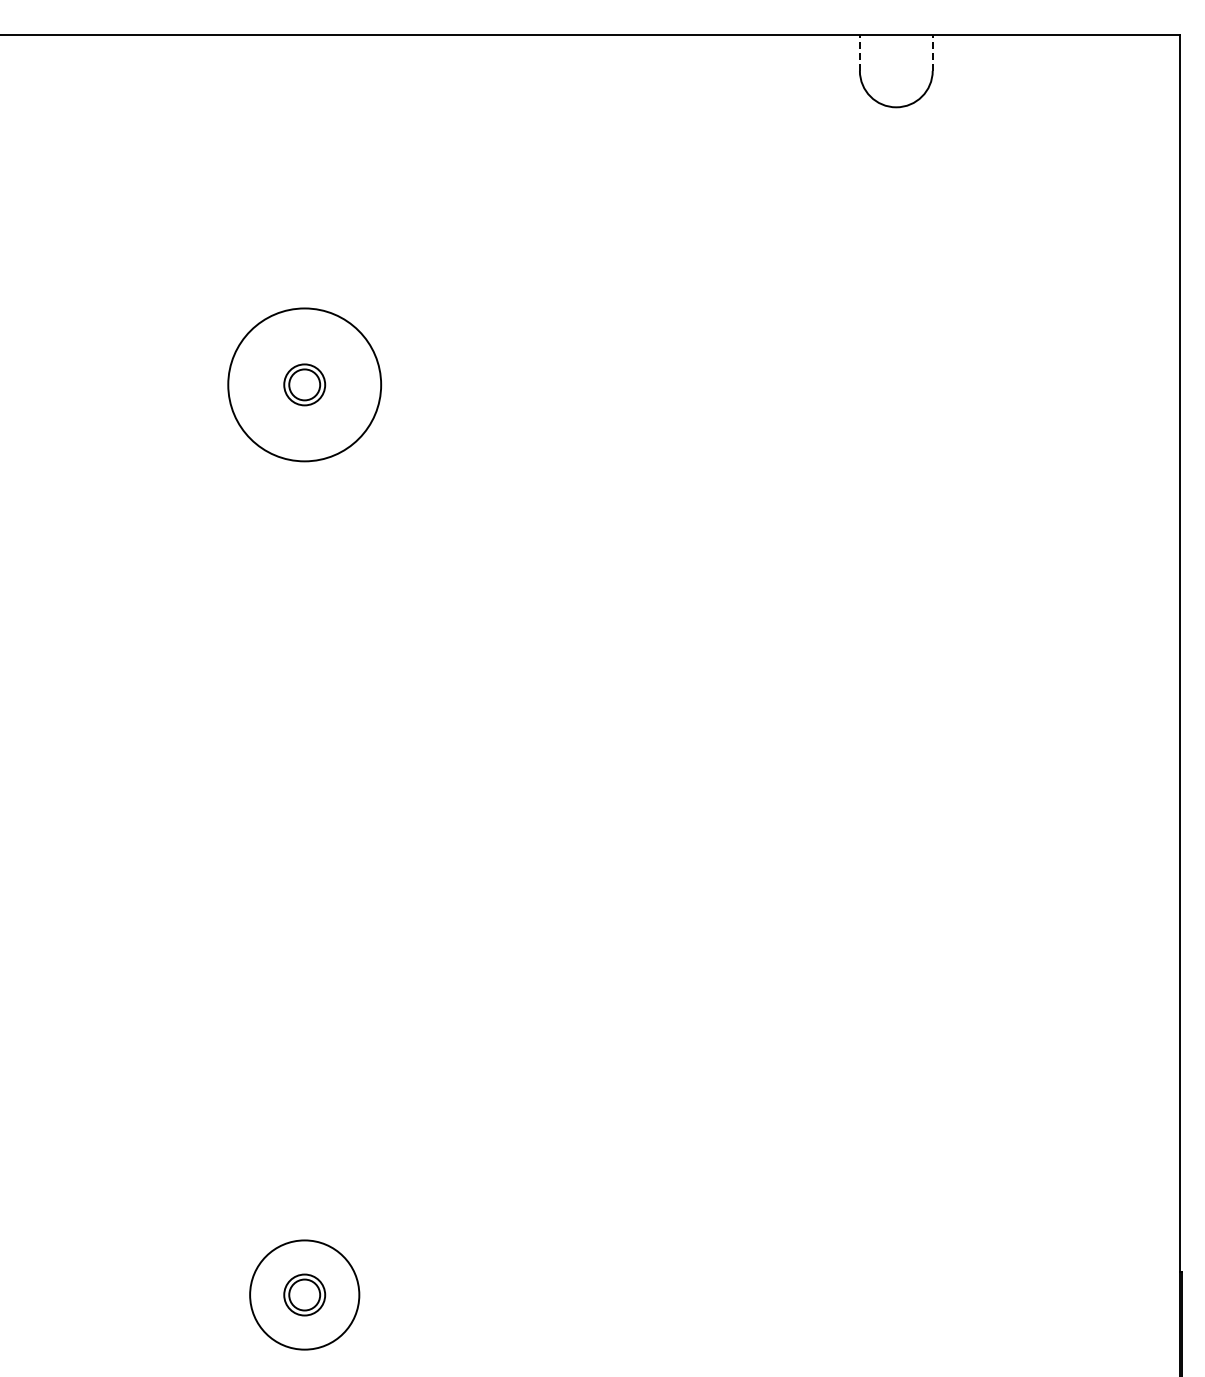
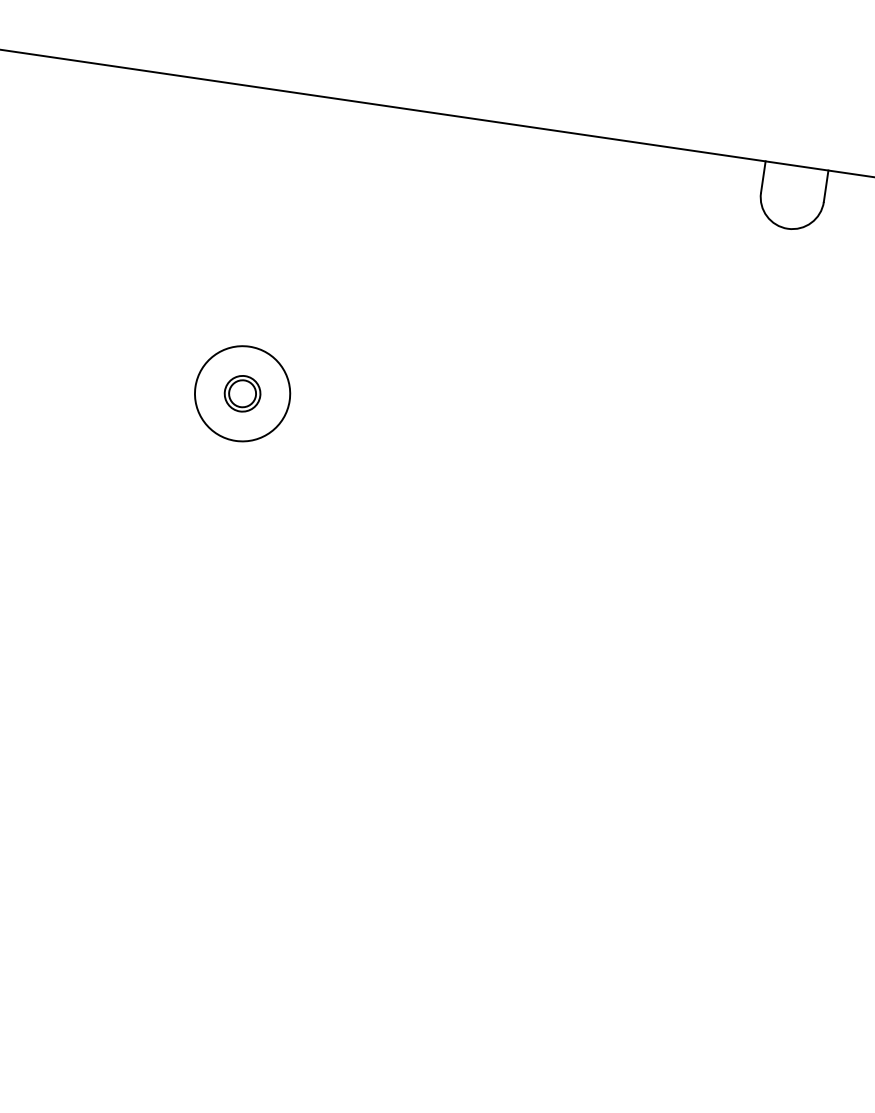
line: (859, 52) -> (763, 176), dashed -> solid
line: (932, 52) -> (825, 186), dashed -> solid
circle: (304, 384) -> (242, 393), size x0.71

